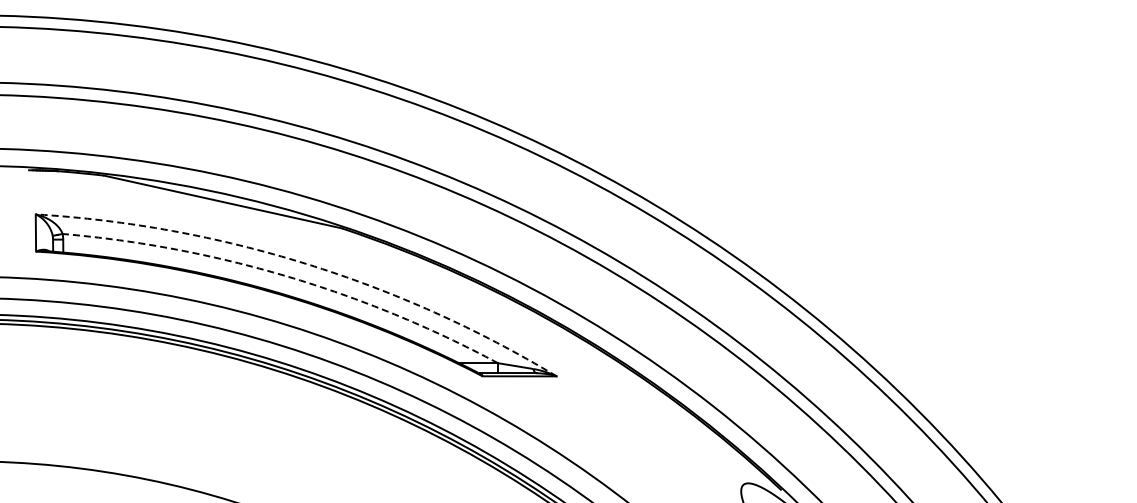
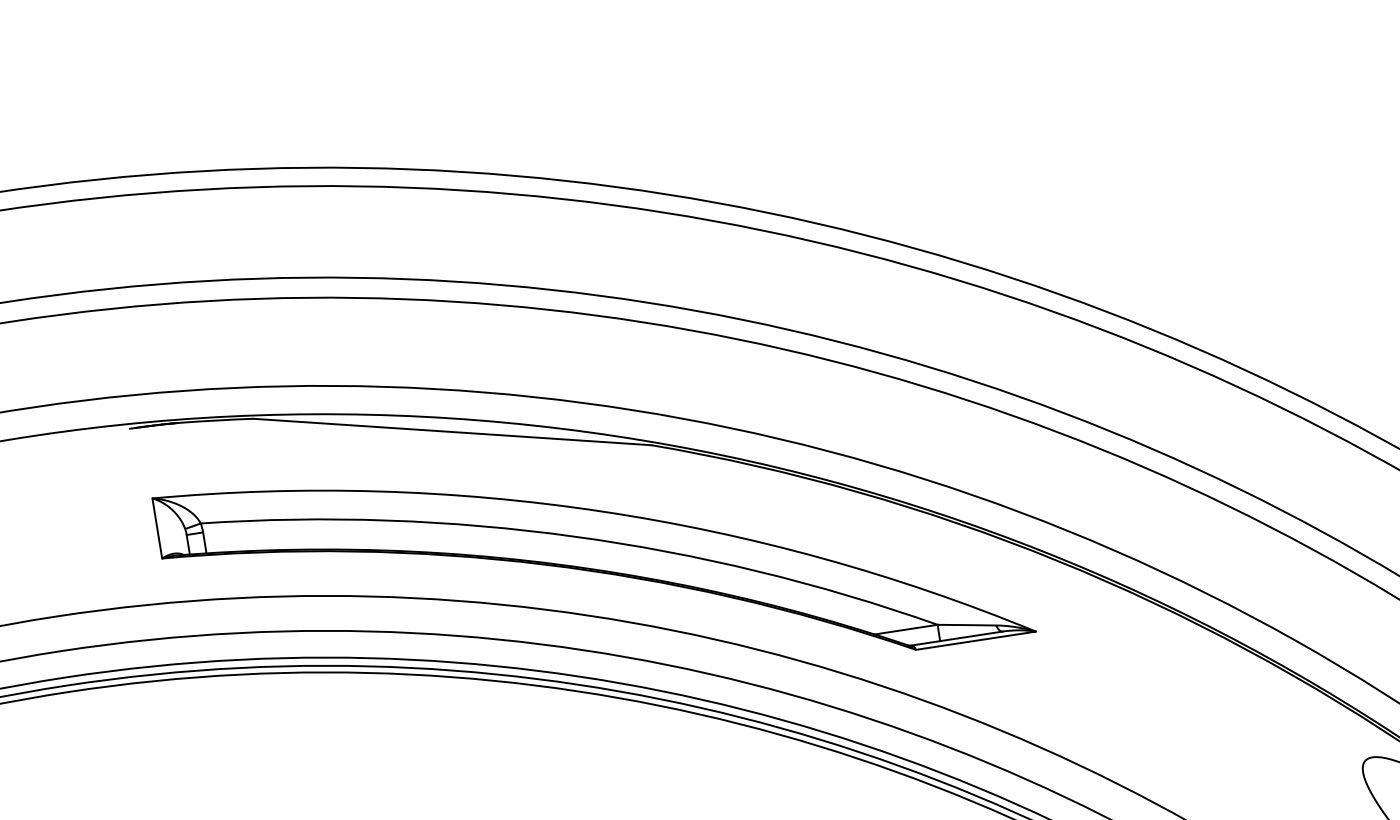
arc: (306, 263) -> (602, 510), dashed -> solid
arc: (286, 276) -> (573, 536), dashed -> solid

